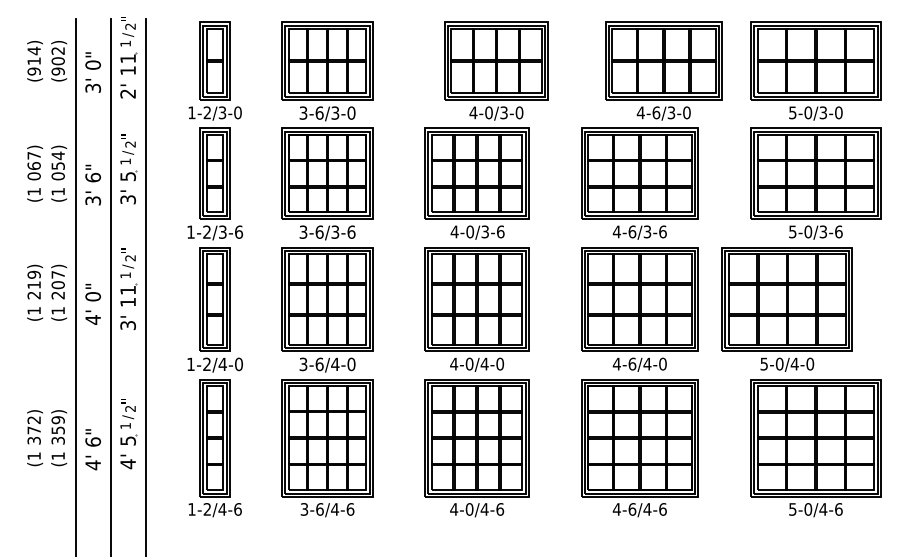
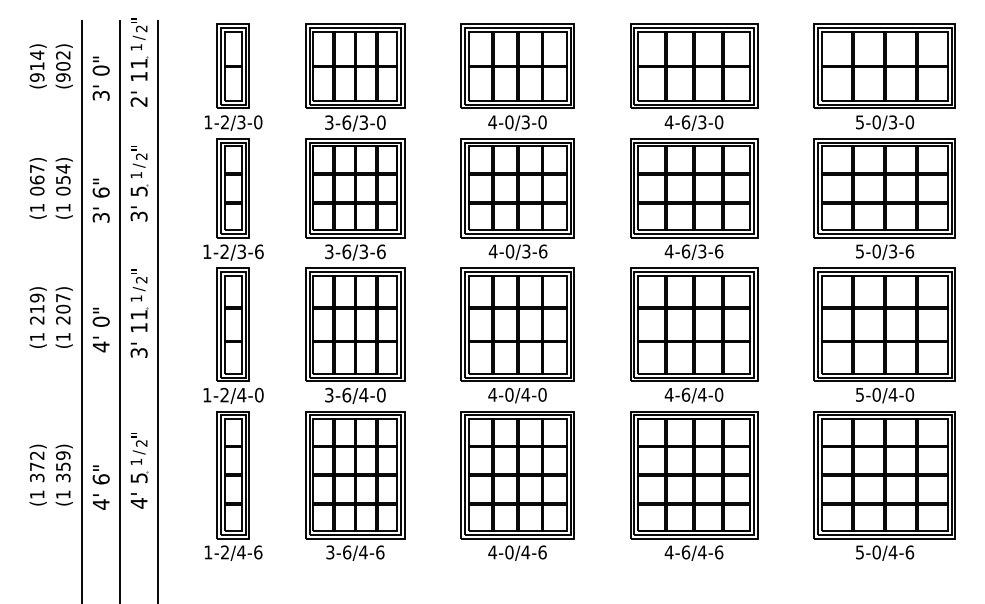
part: (496, 70) -> (517, 76), moved
part: (664, 70) -> (694, 76), moved
part: (786, 309) -> (884, 335), moved

